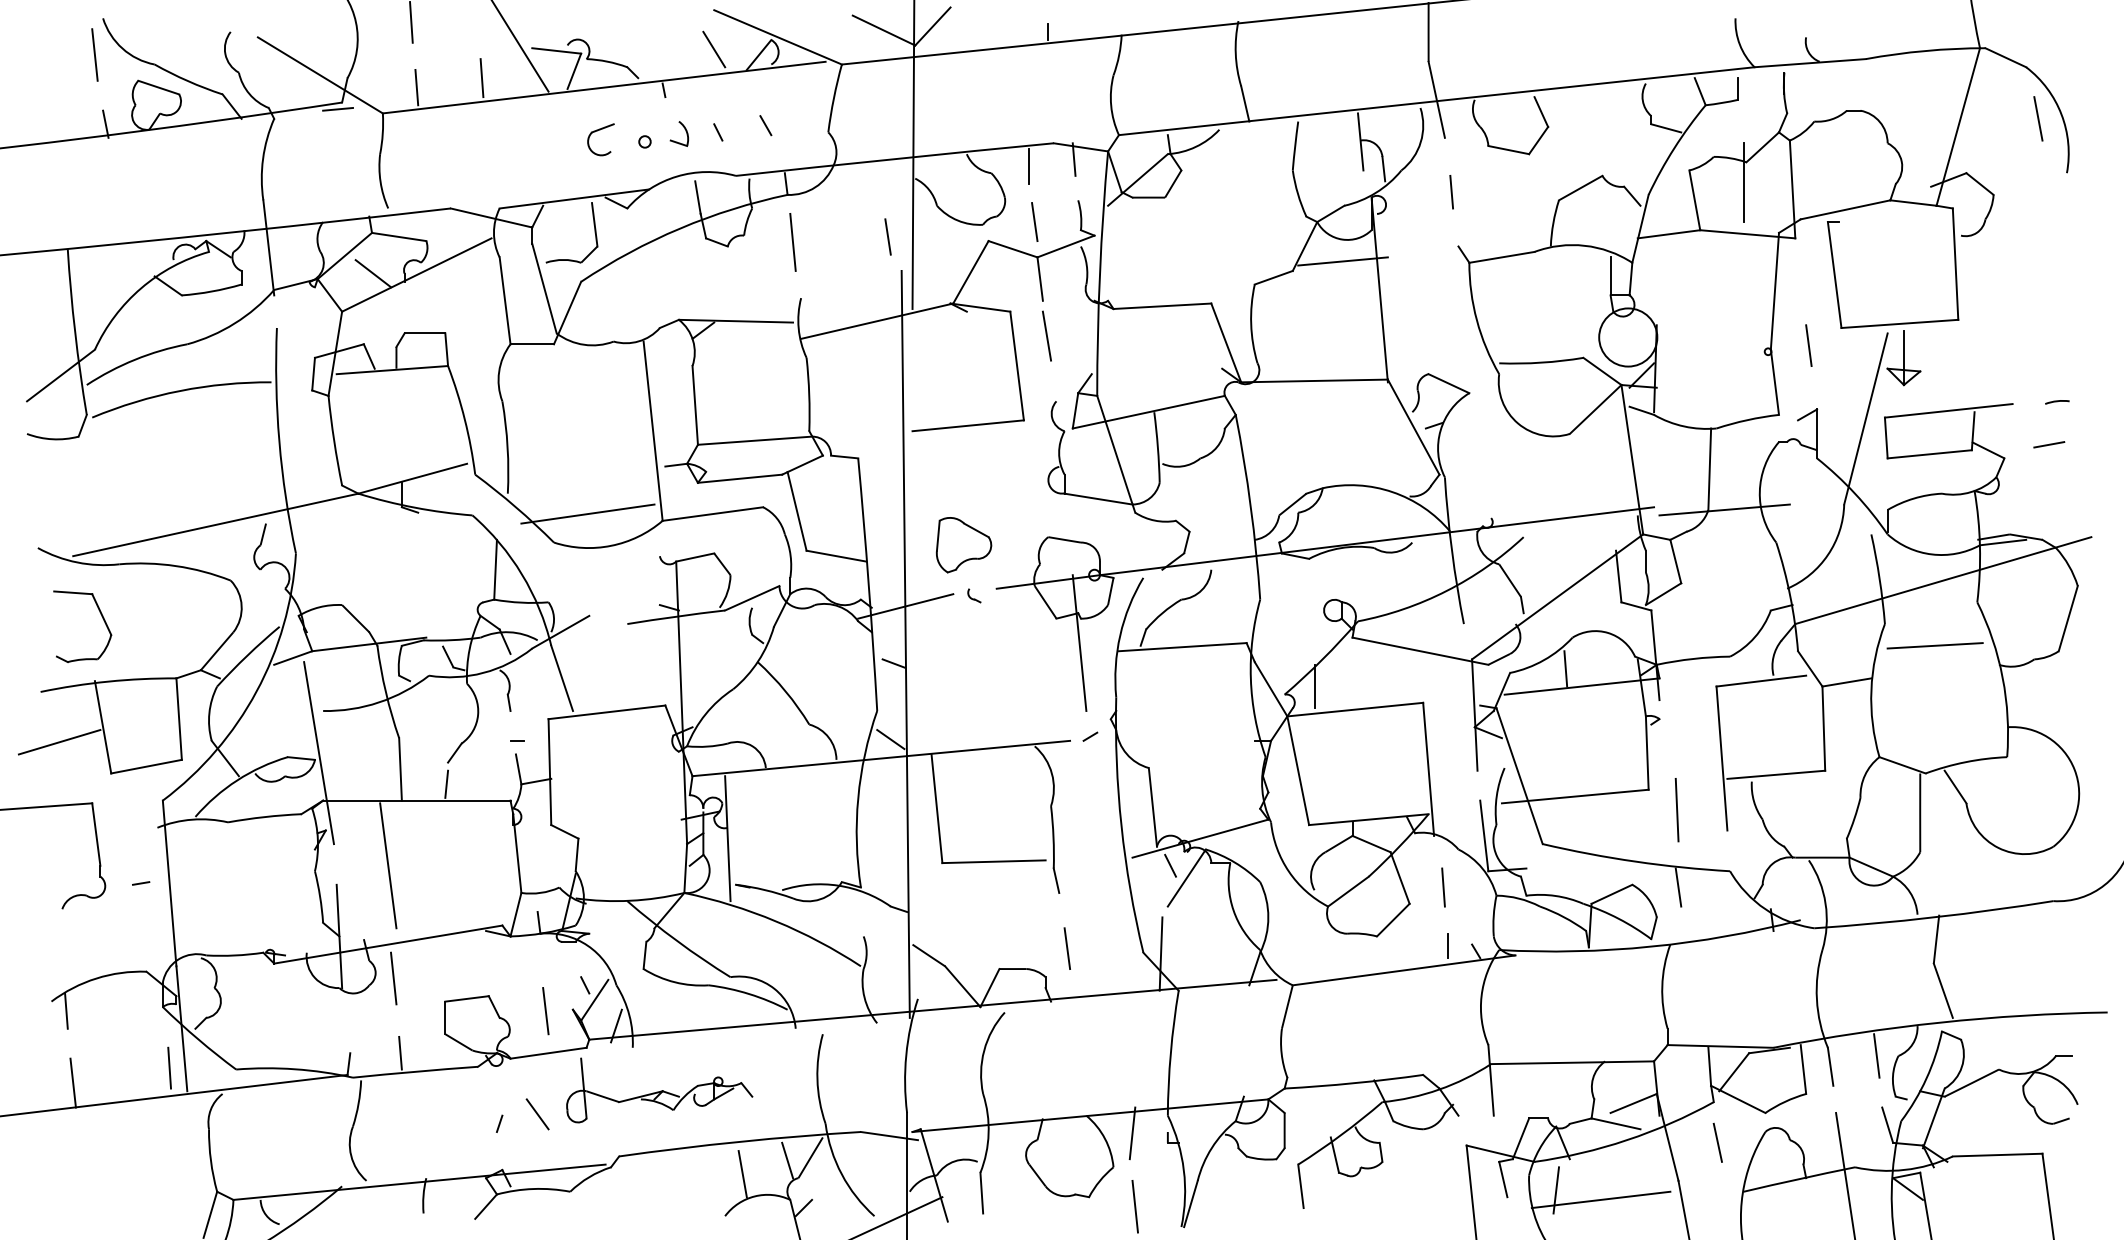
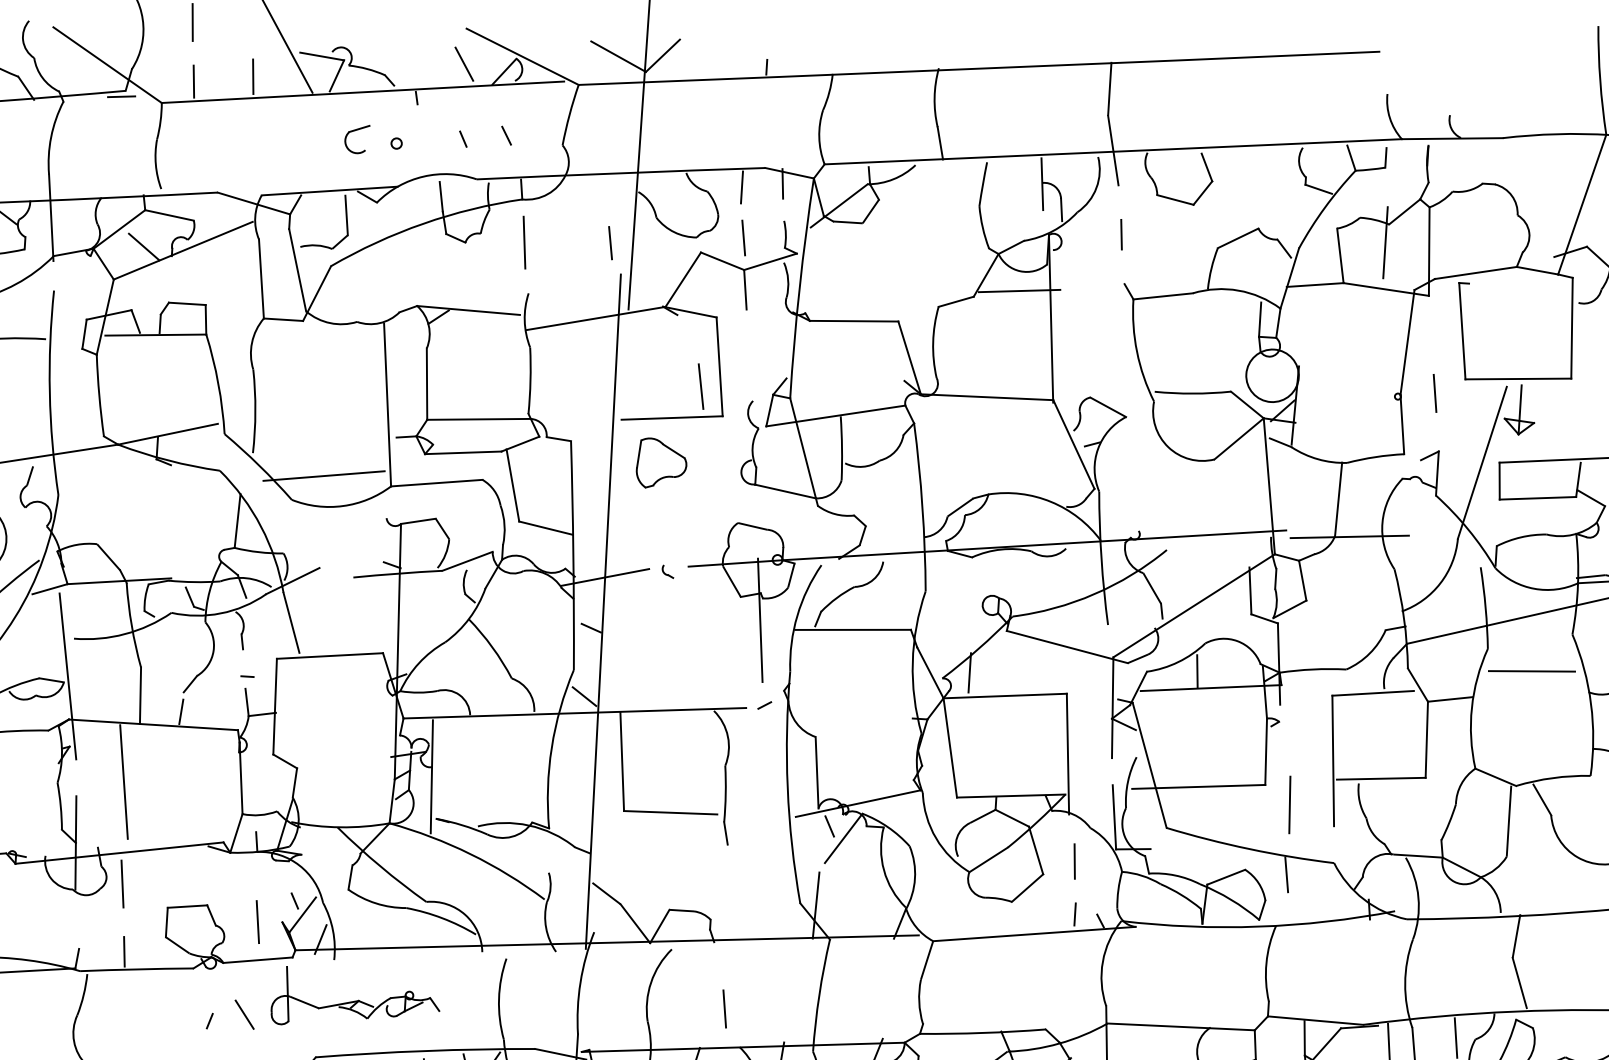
part: (684, 129) -> (433, 134), removed
line: (1046, 335) -> (700, 386), moved
part: (963, 545) -> (661, 464), moved
line: (1066, 948) -> (723, 1008), moved

